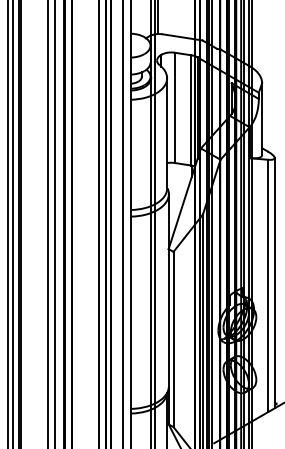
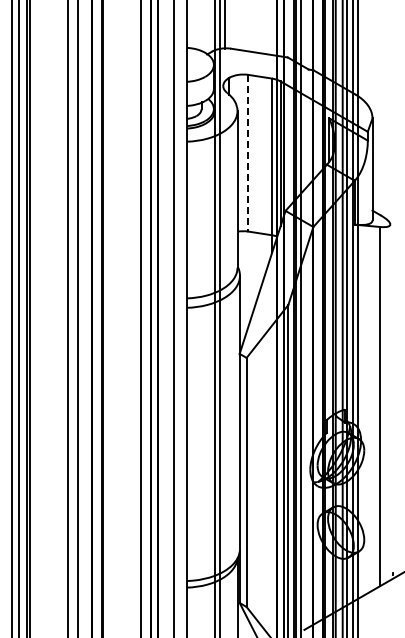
line: (174, 108) -> (248, 153), solid -> dashed
line: (274, 283) -> (390, 402), removed

